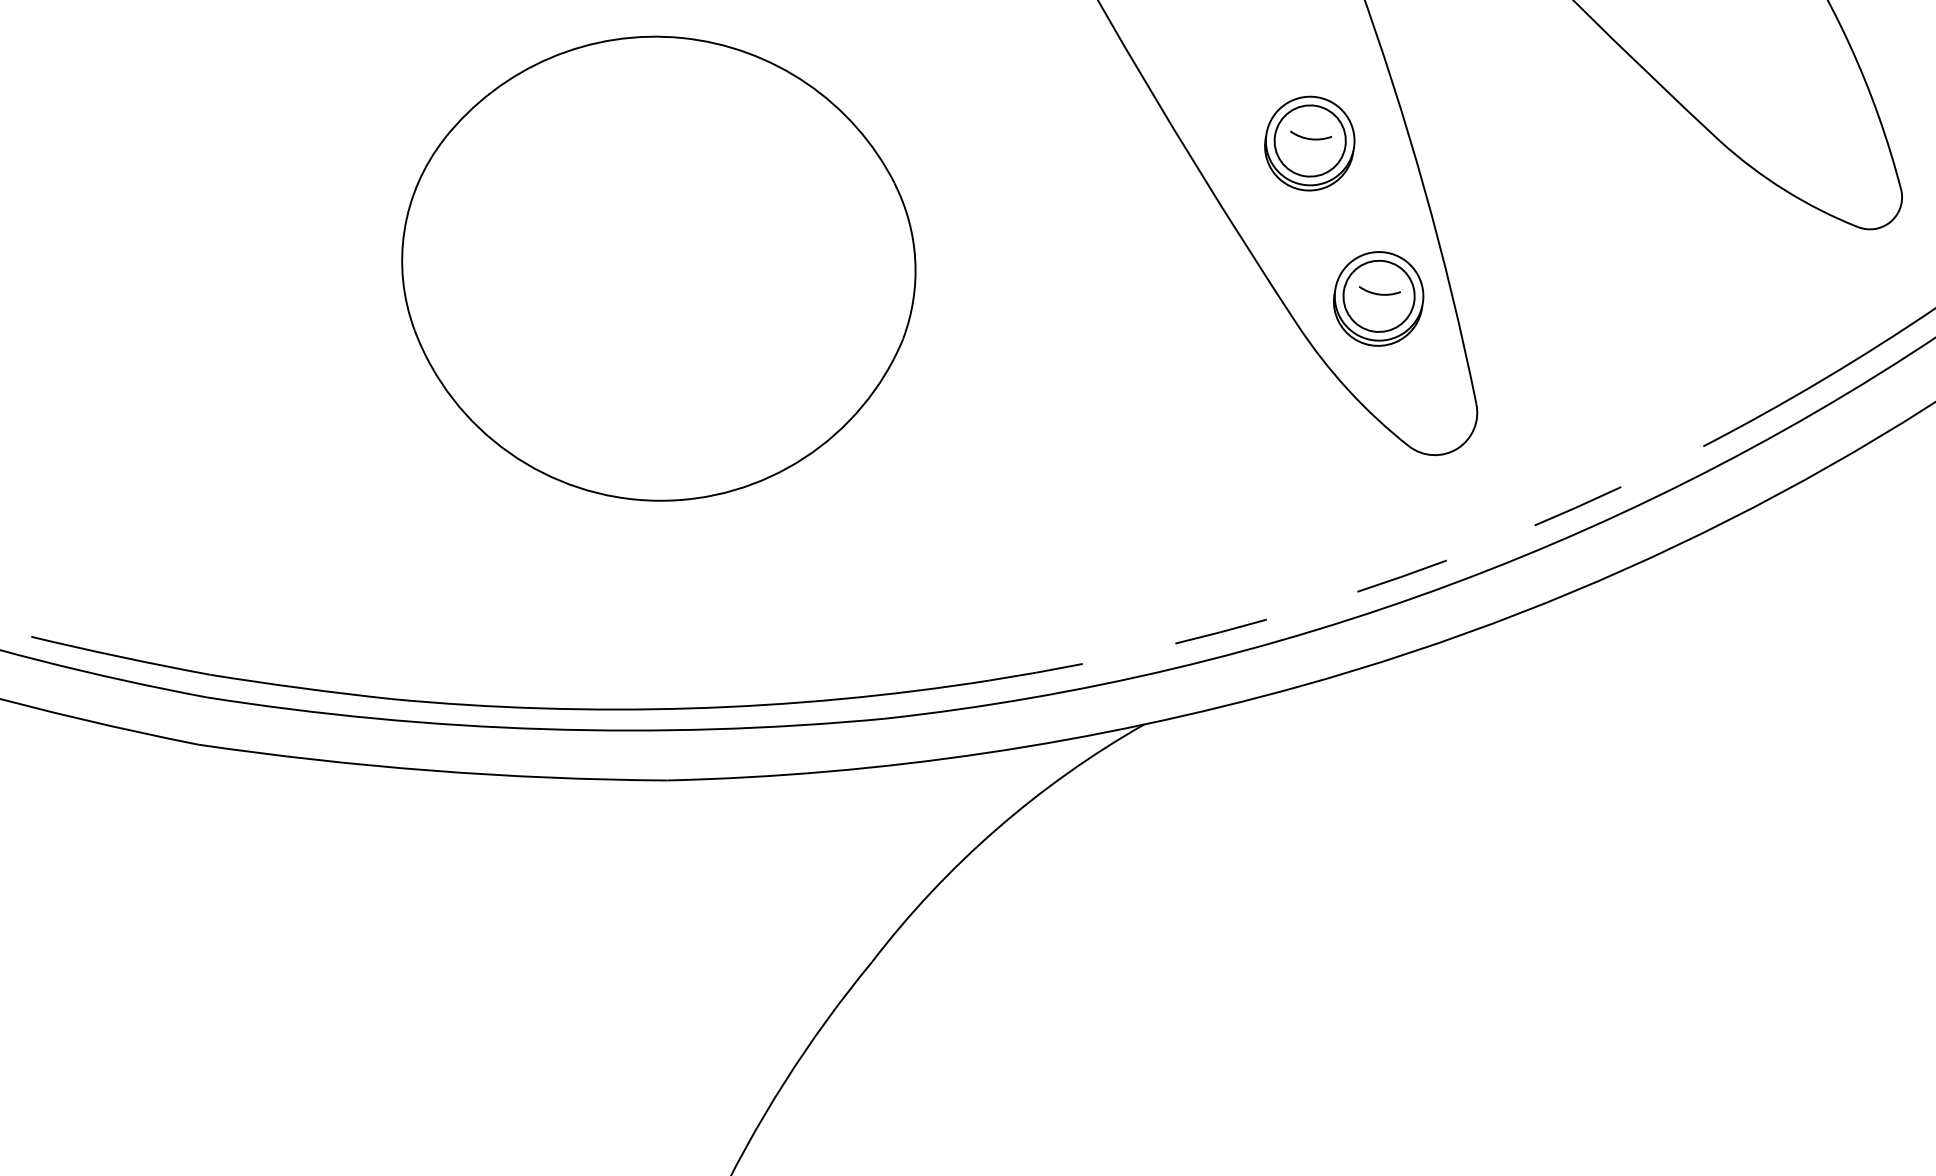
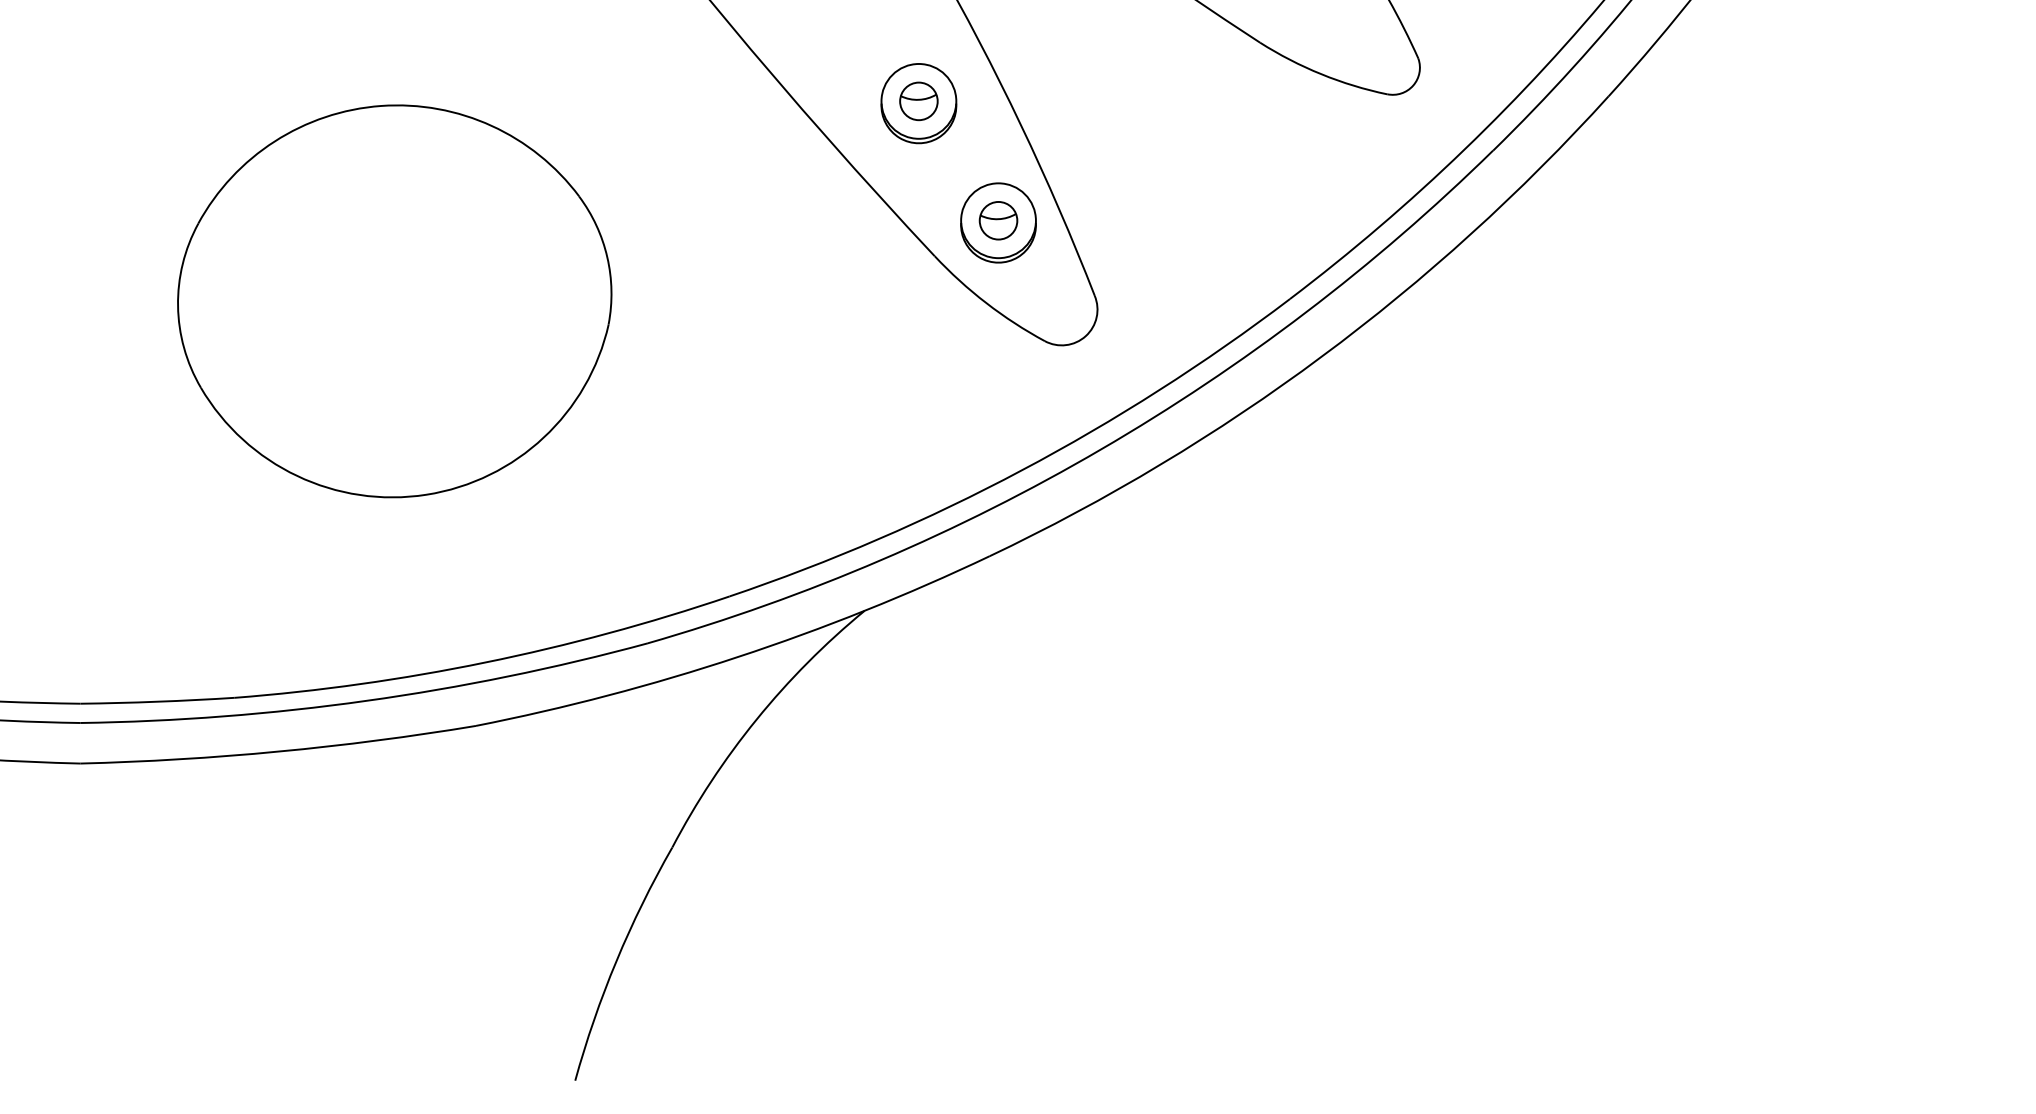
circle: (1309, 141) -> (918, 101), size x0.62
circle: (1379, 296) -> (998, 220), size x0.62
arc: (1355, 592) -> (1021, 470), dashed -> solid

